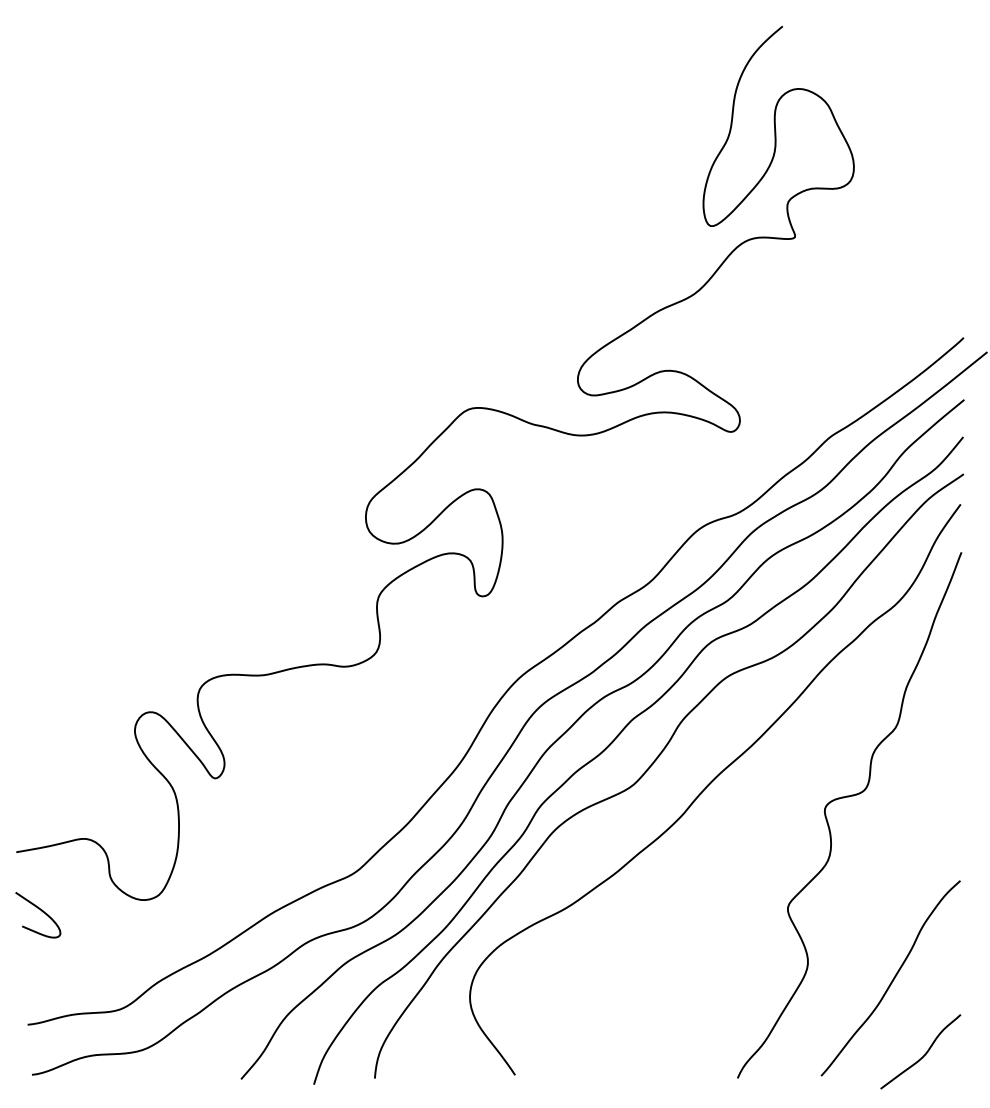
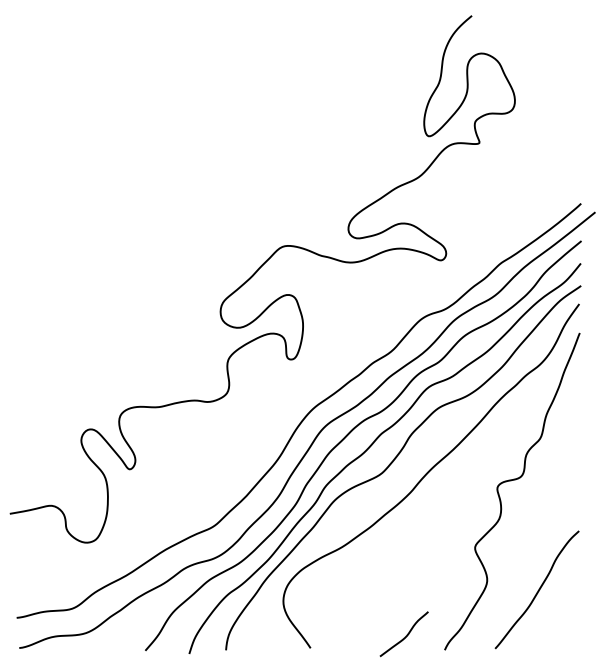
curve: (40, 911) -> (24, 549), removed
curve: (922, 1055) -> (405, 636), moved

